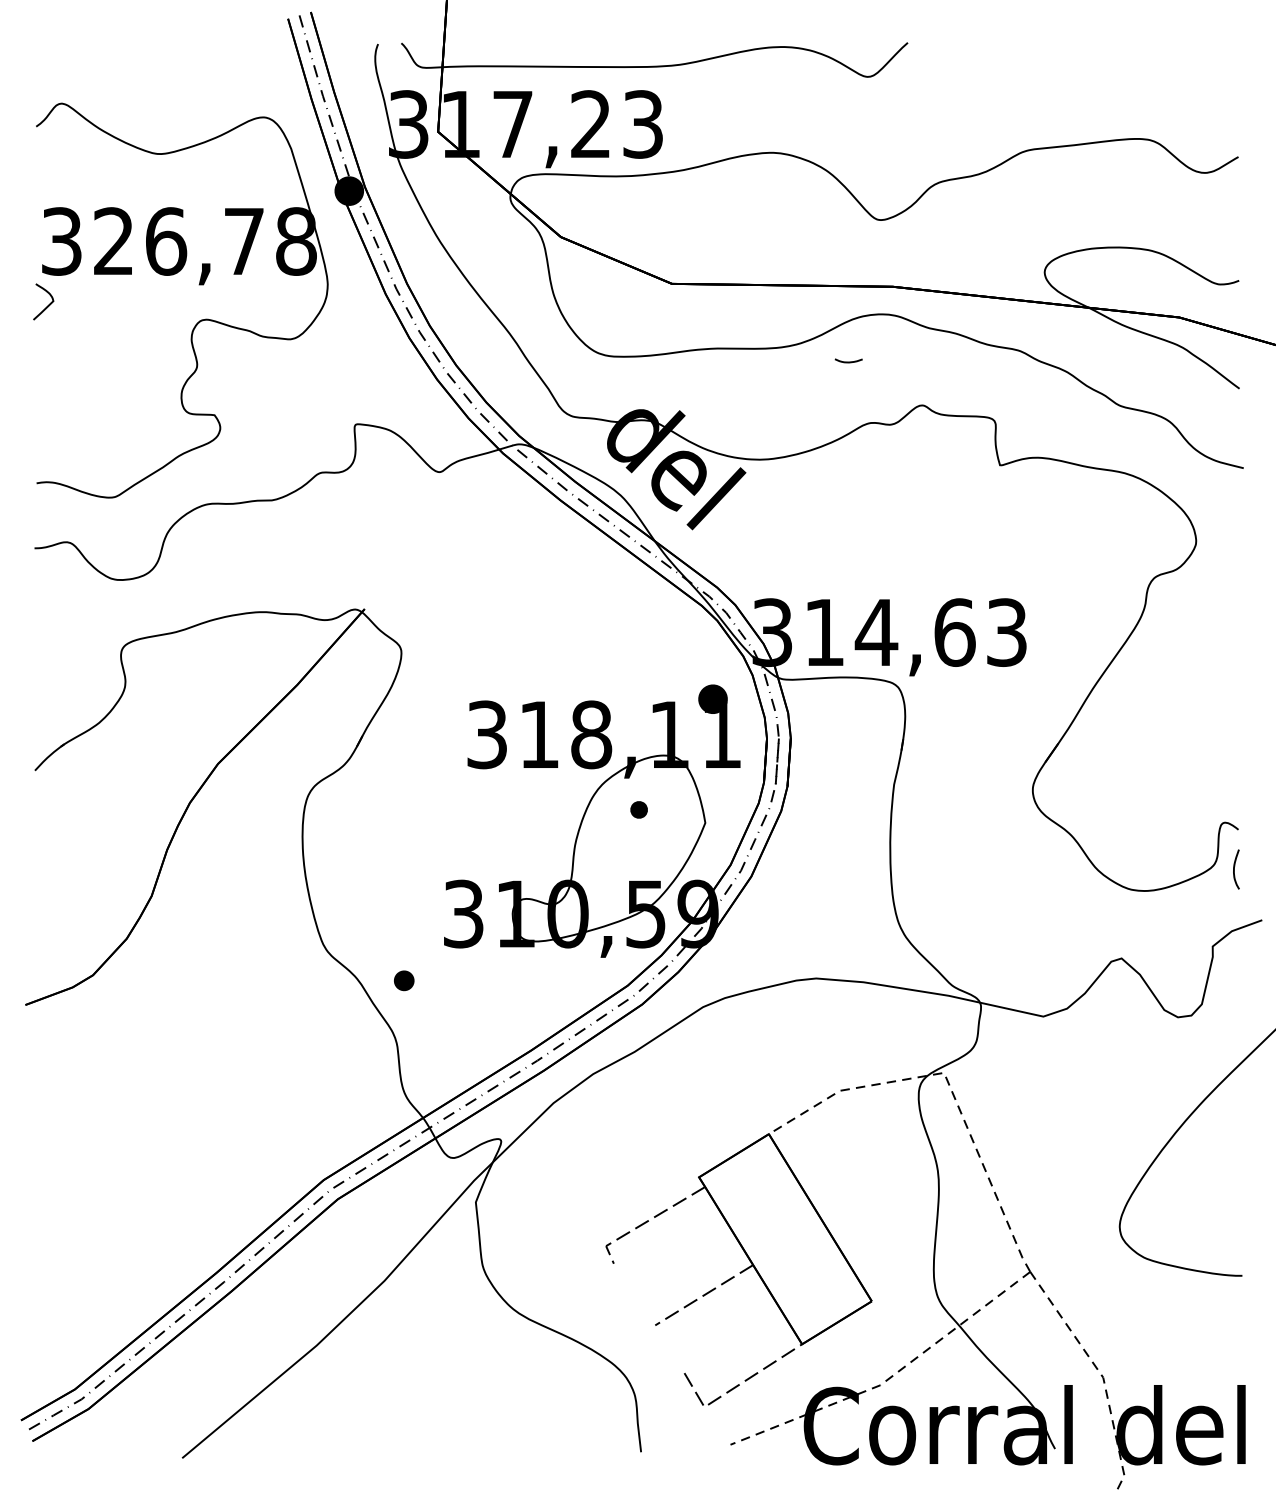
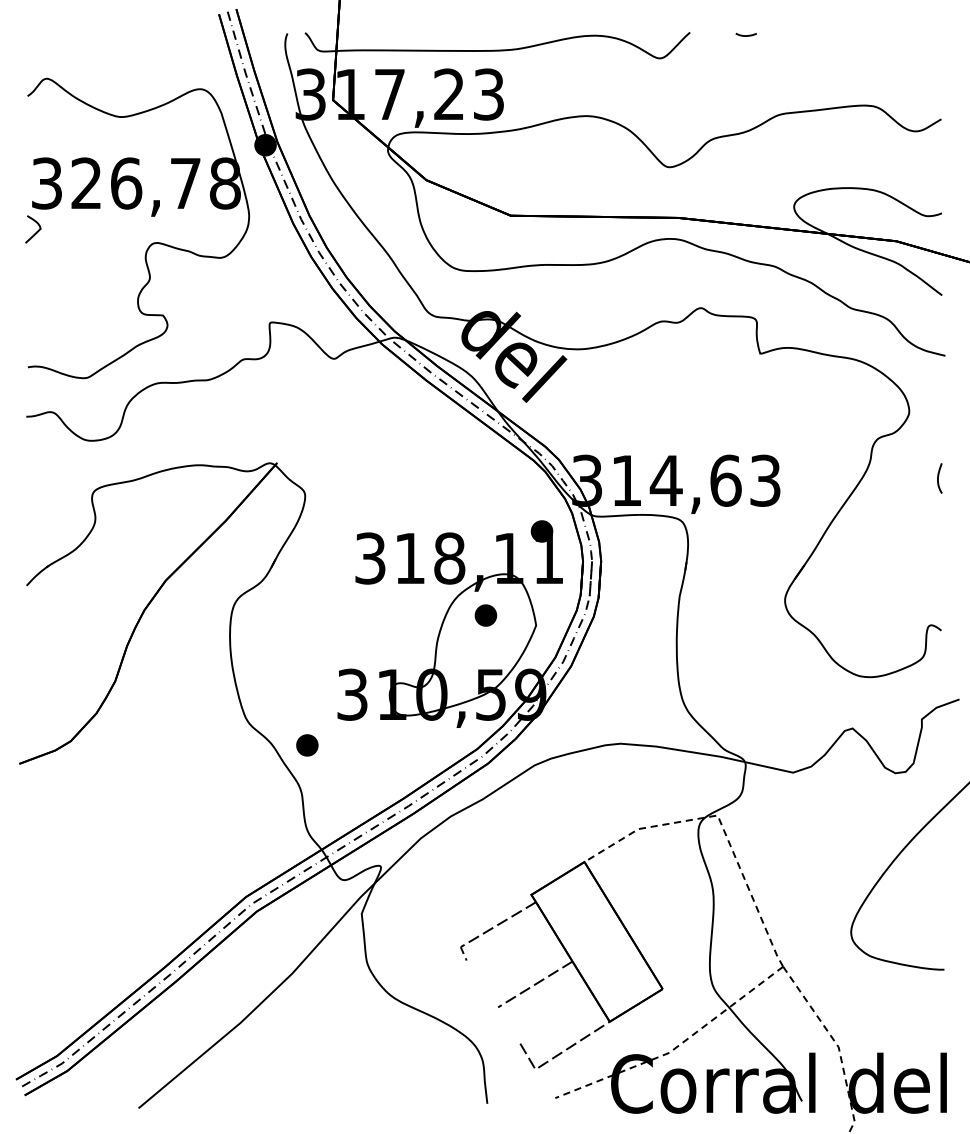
curve: (848, 361) -> (746, 35), moved
part: (638, 809) -> (485, 615), size x1.67
curve: (1234, 869) -> (938, 478), moved
part: (403, 980) -> (306, 745), size x1.43

